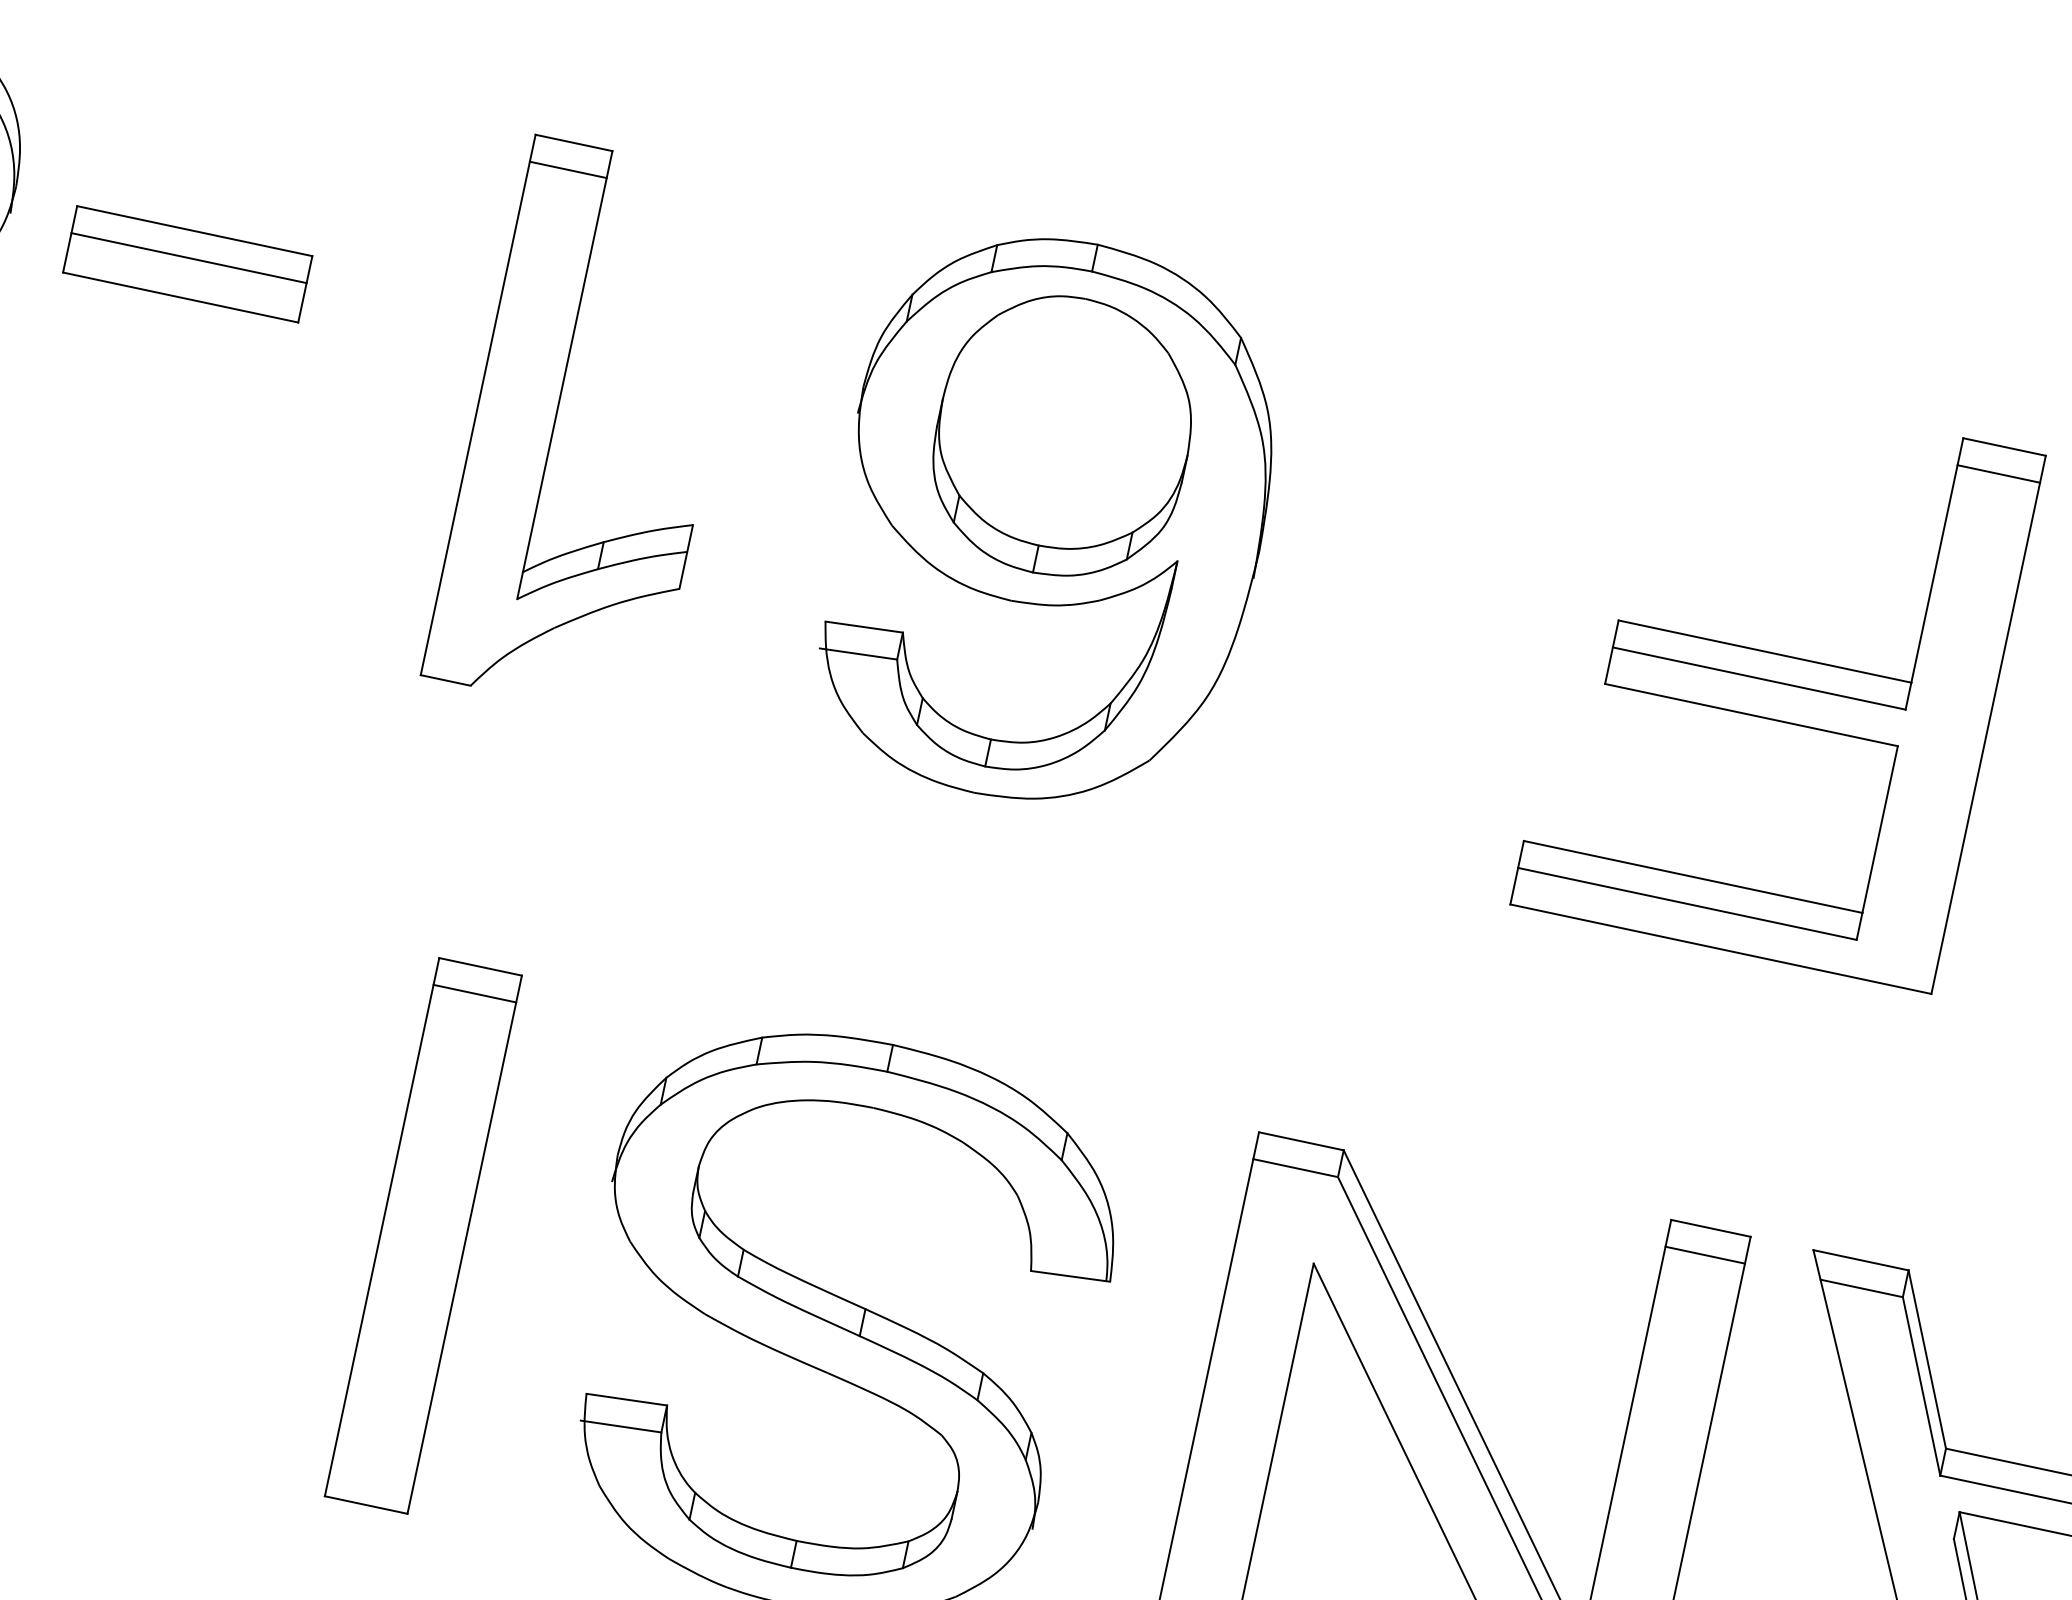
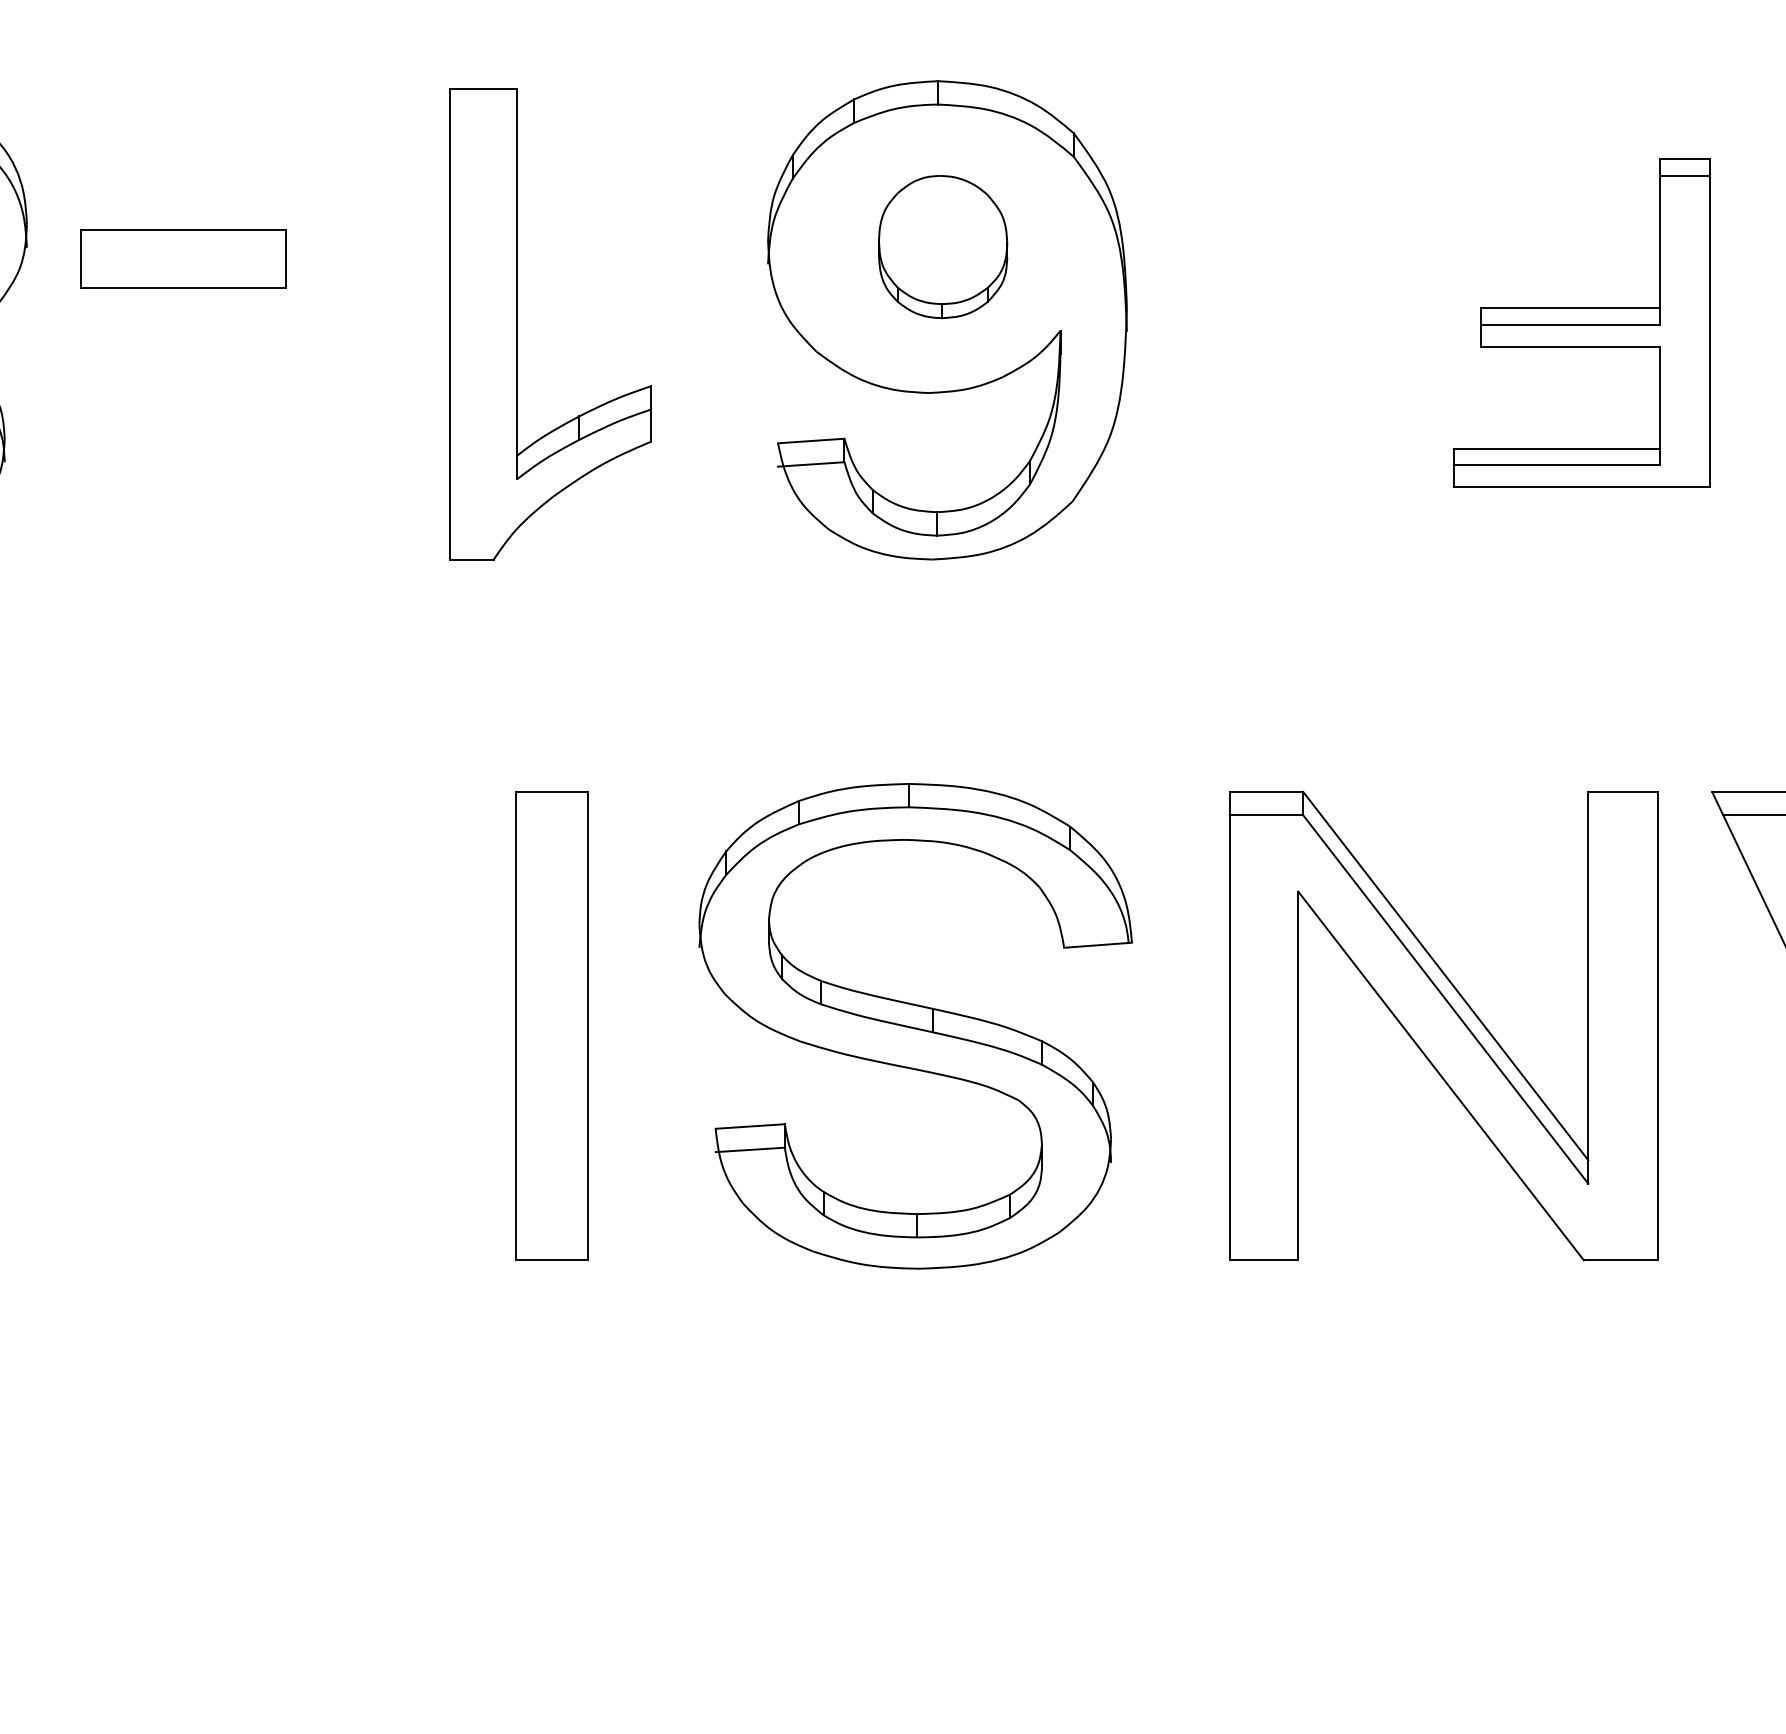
line: (567, 169) -> (483, 112), removed
line: (188, 258) -> (183, 253), removed
part: (1062, 435) -> (942, 246), size x0.6
part: (1777, 680) -> (1581, 323), size x0.7
line: (474, 993) -> (551, 815), removed
line: (1704, 1255) -> (1622, 815), removed

